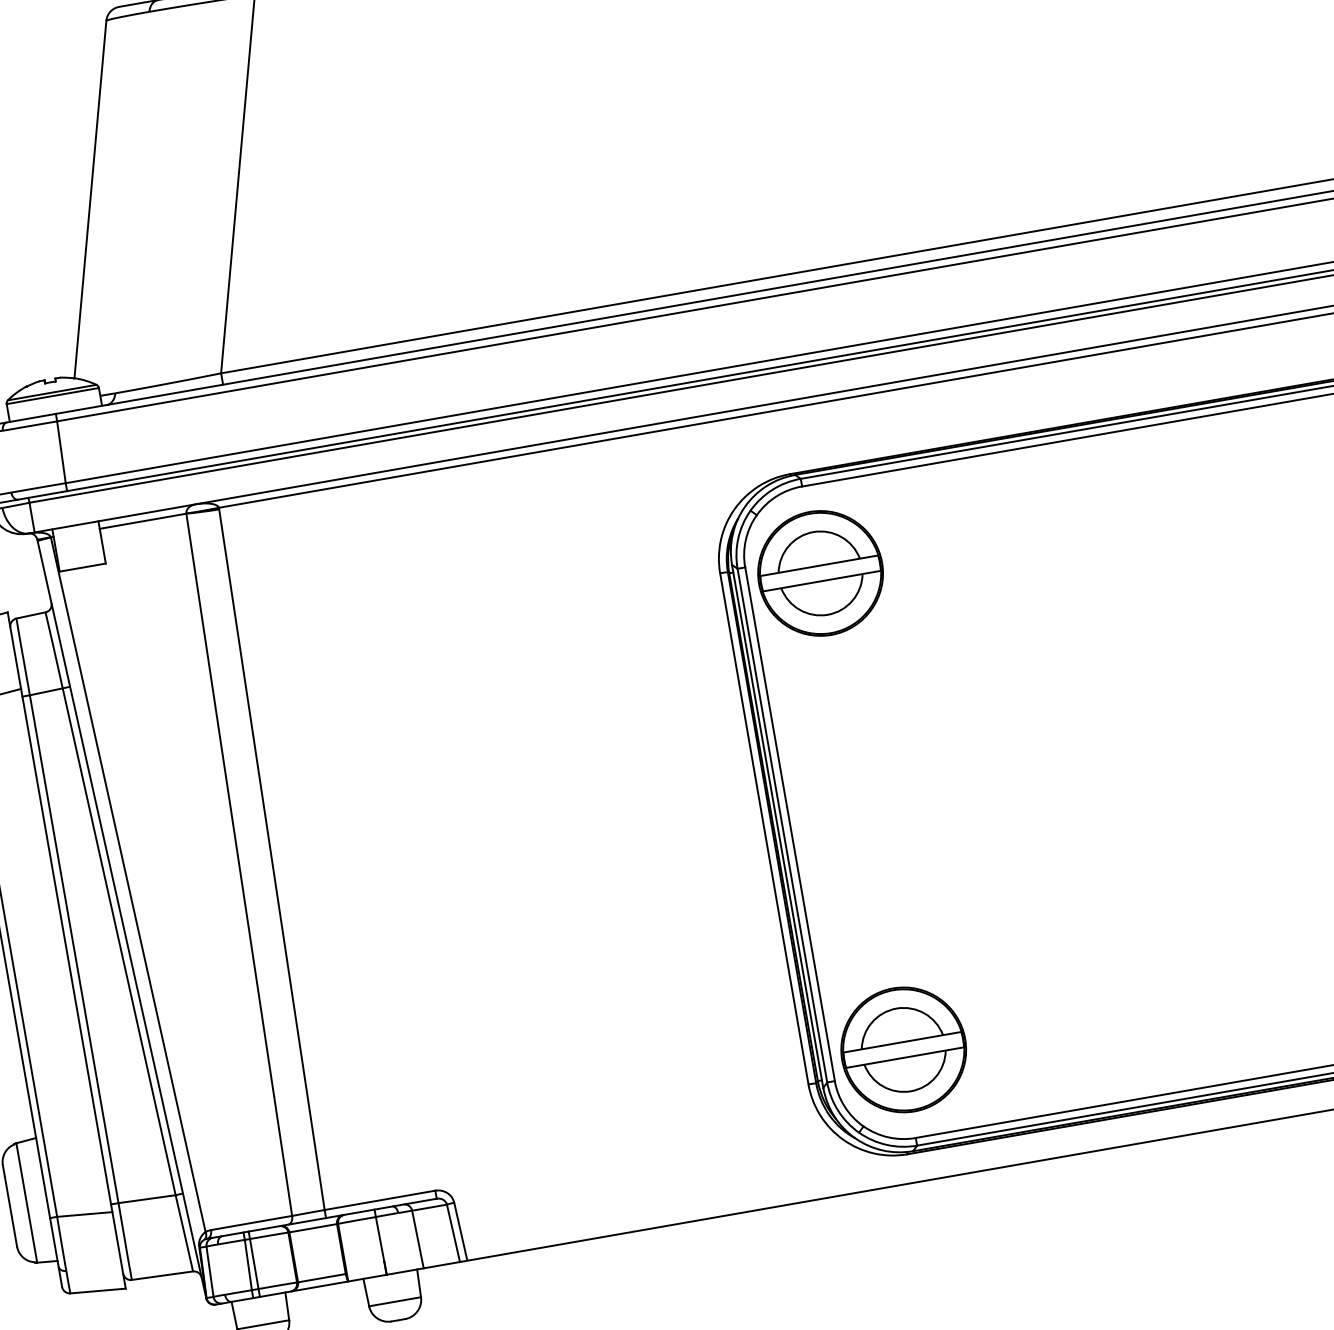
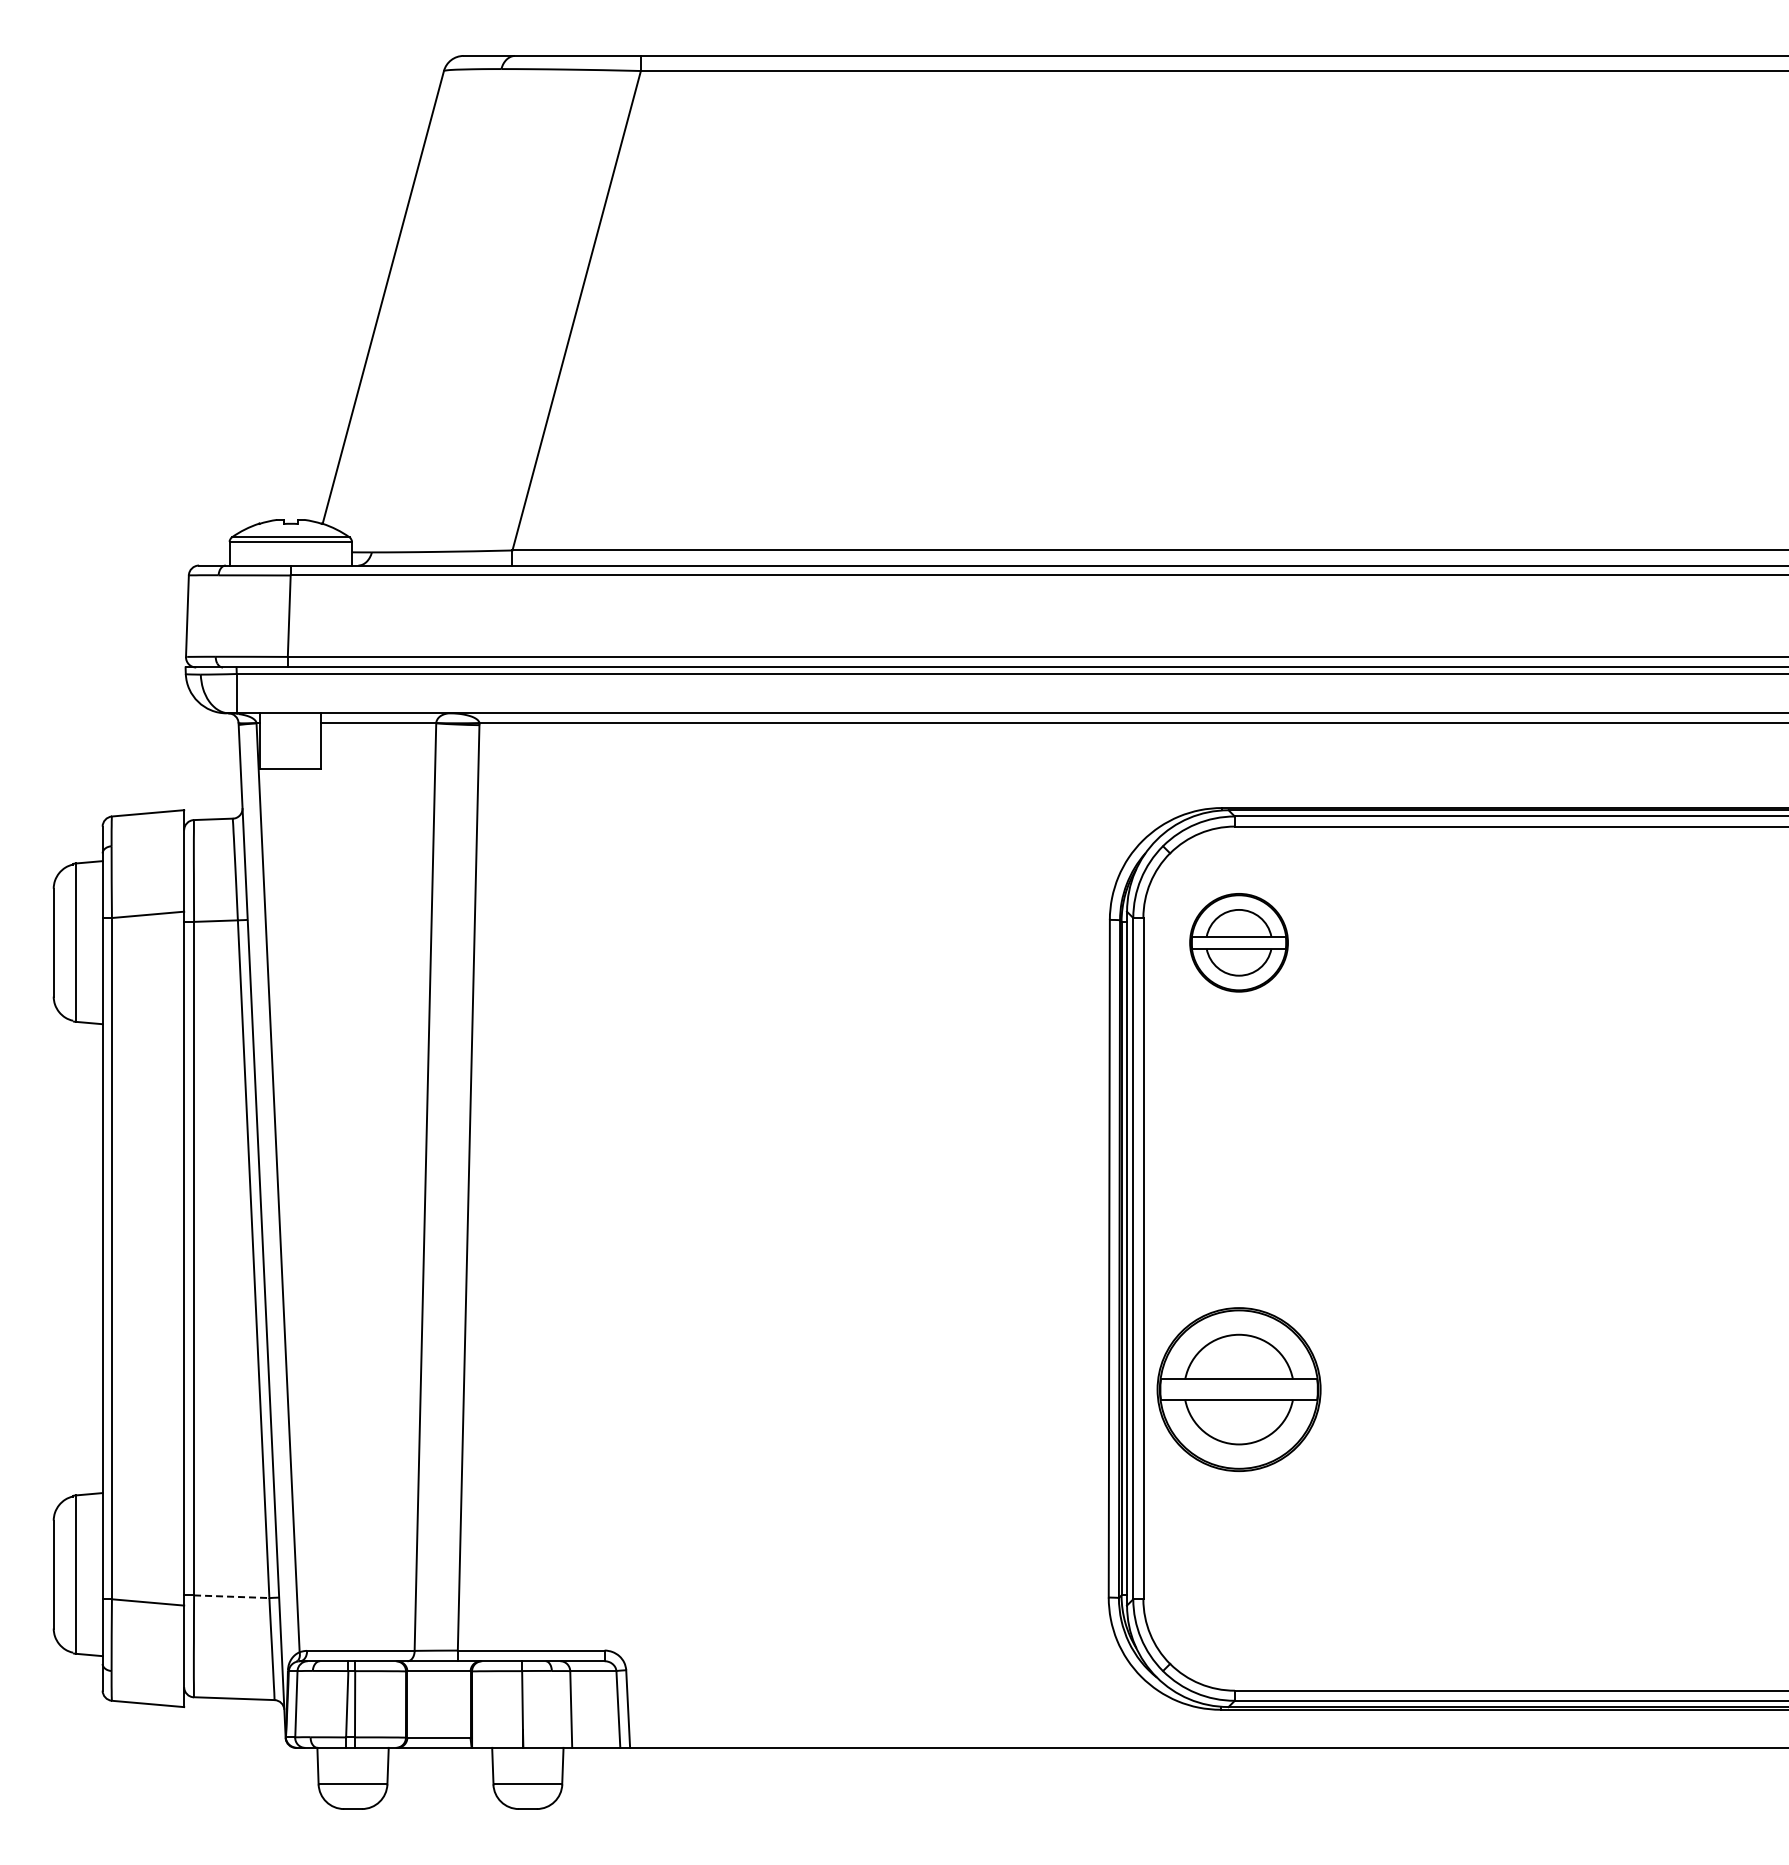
part: (820, 573) -> (1238, 942), size x0.6
part: (903, 1049) -> (1238, 1389), moved
line: (146, 1199) -> (231, 1596), solid -> dashed

